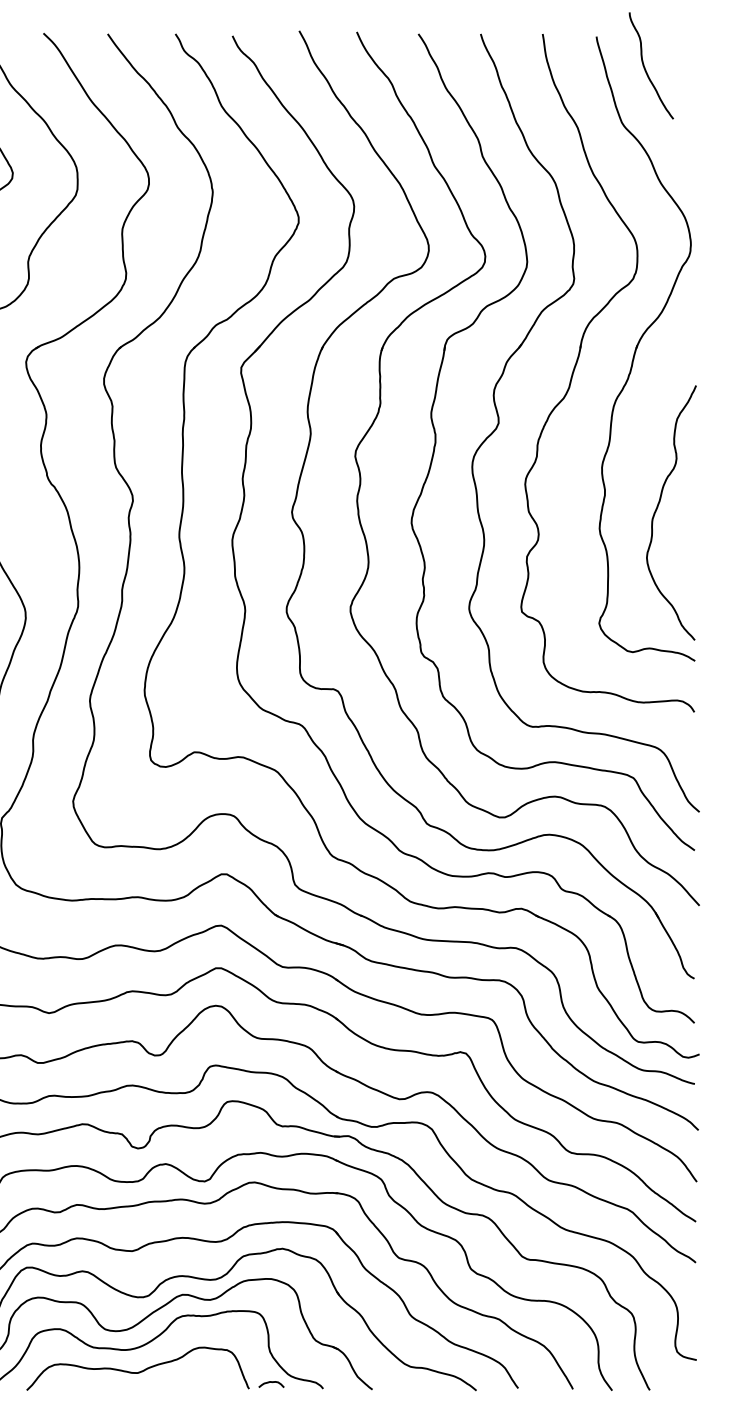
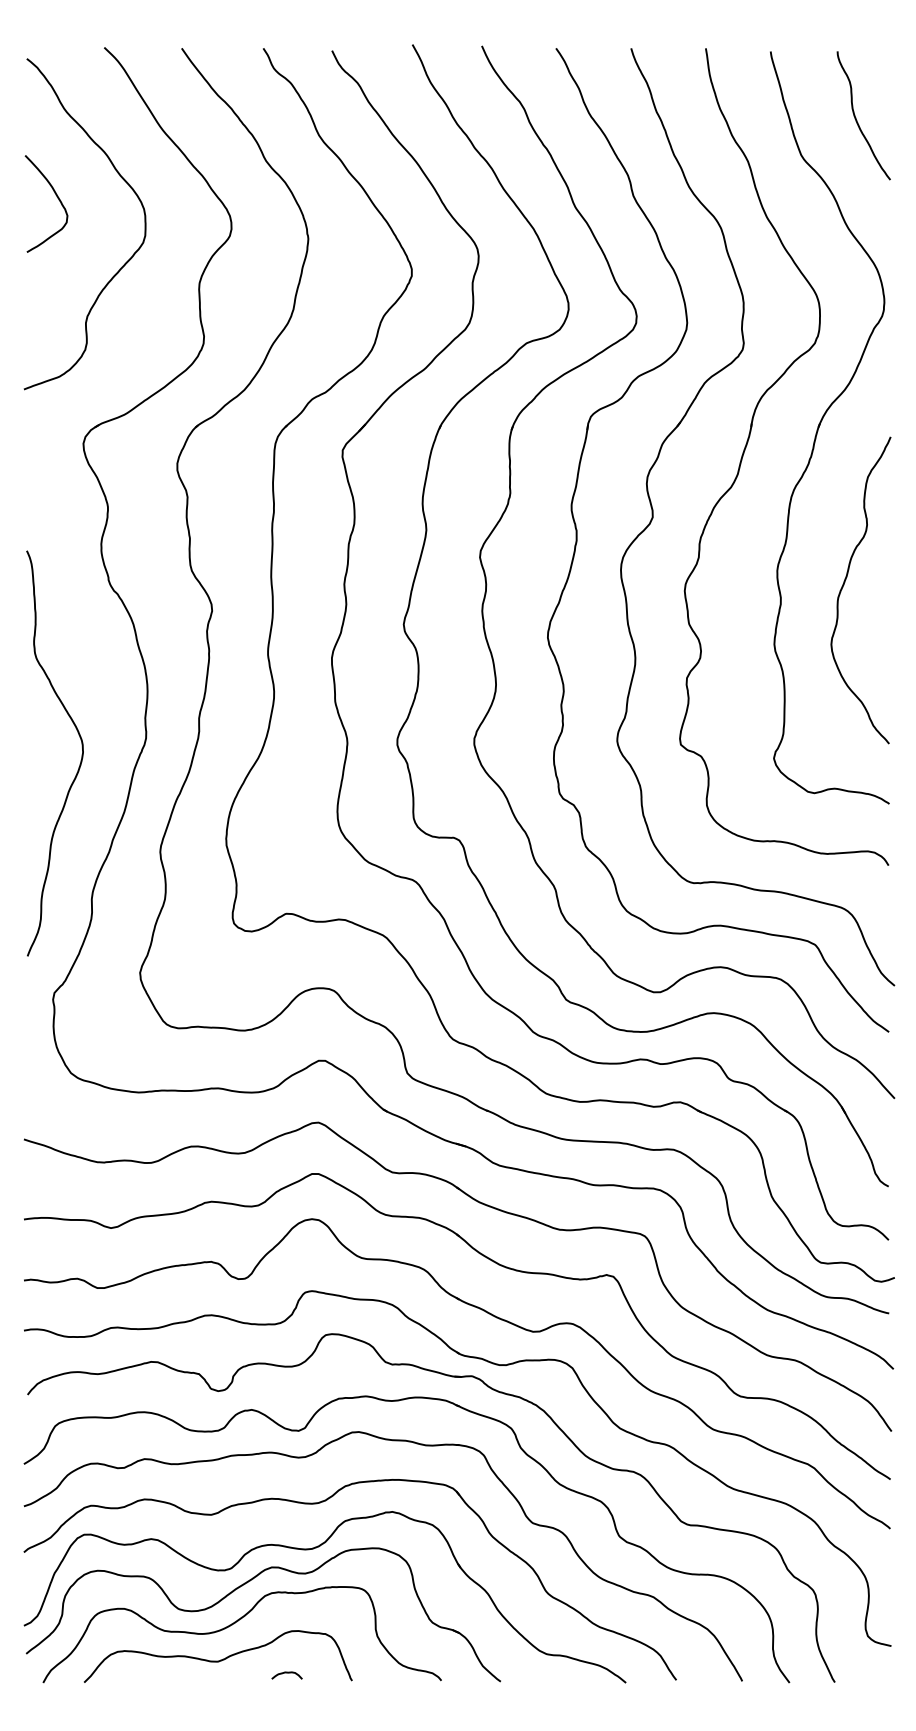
curve: (645, 67) -> (856, 117), moved
curve: (657, 508) -> (844, 585), moved
curve: (271, 1382) -> (286, 1673), moved

